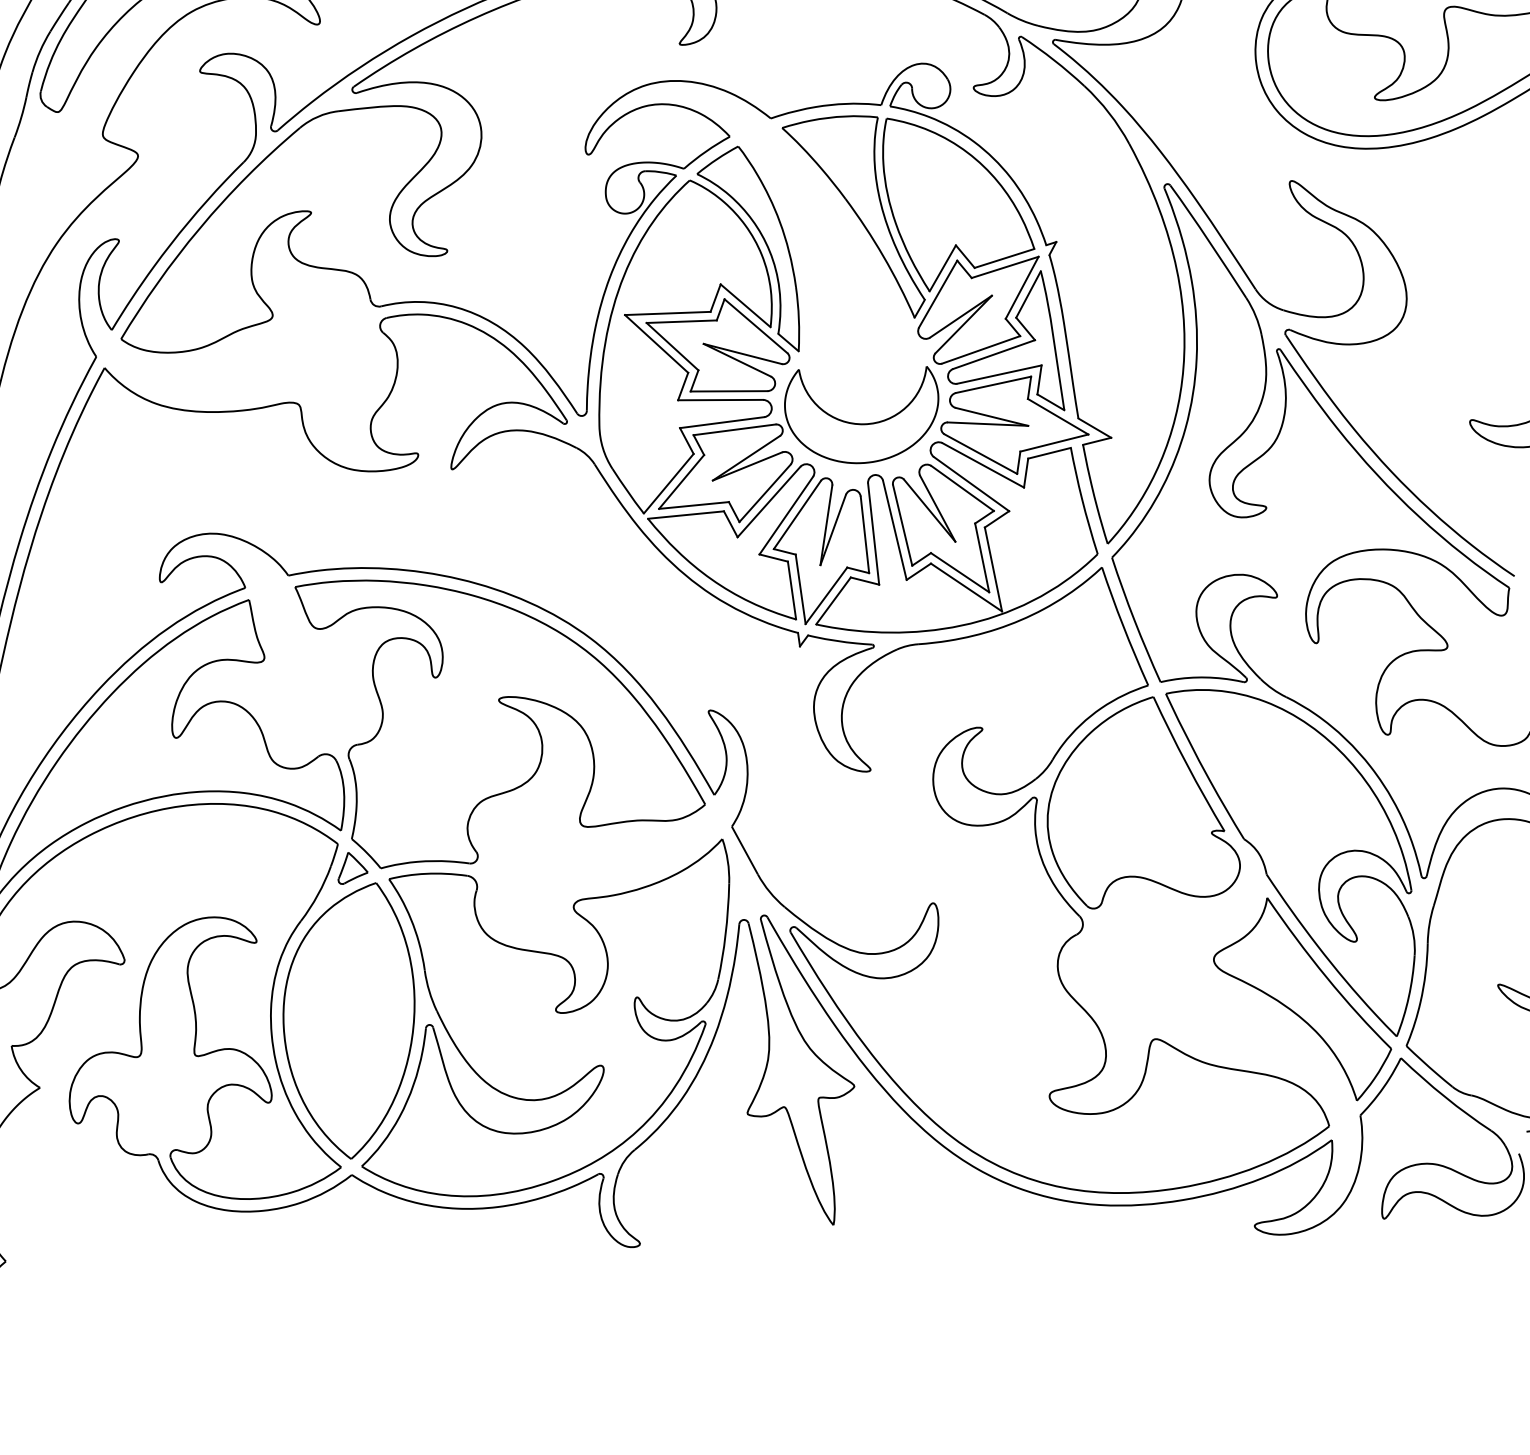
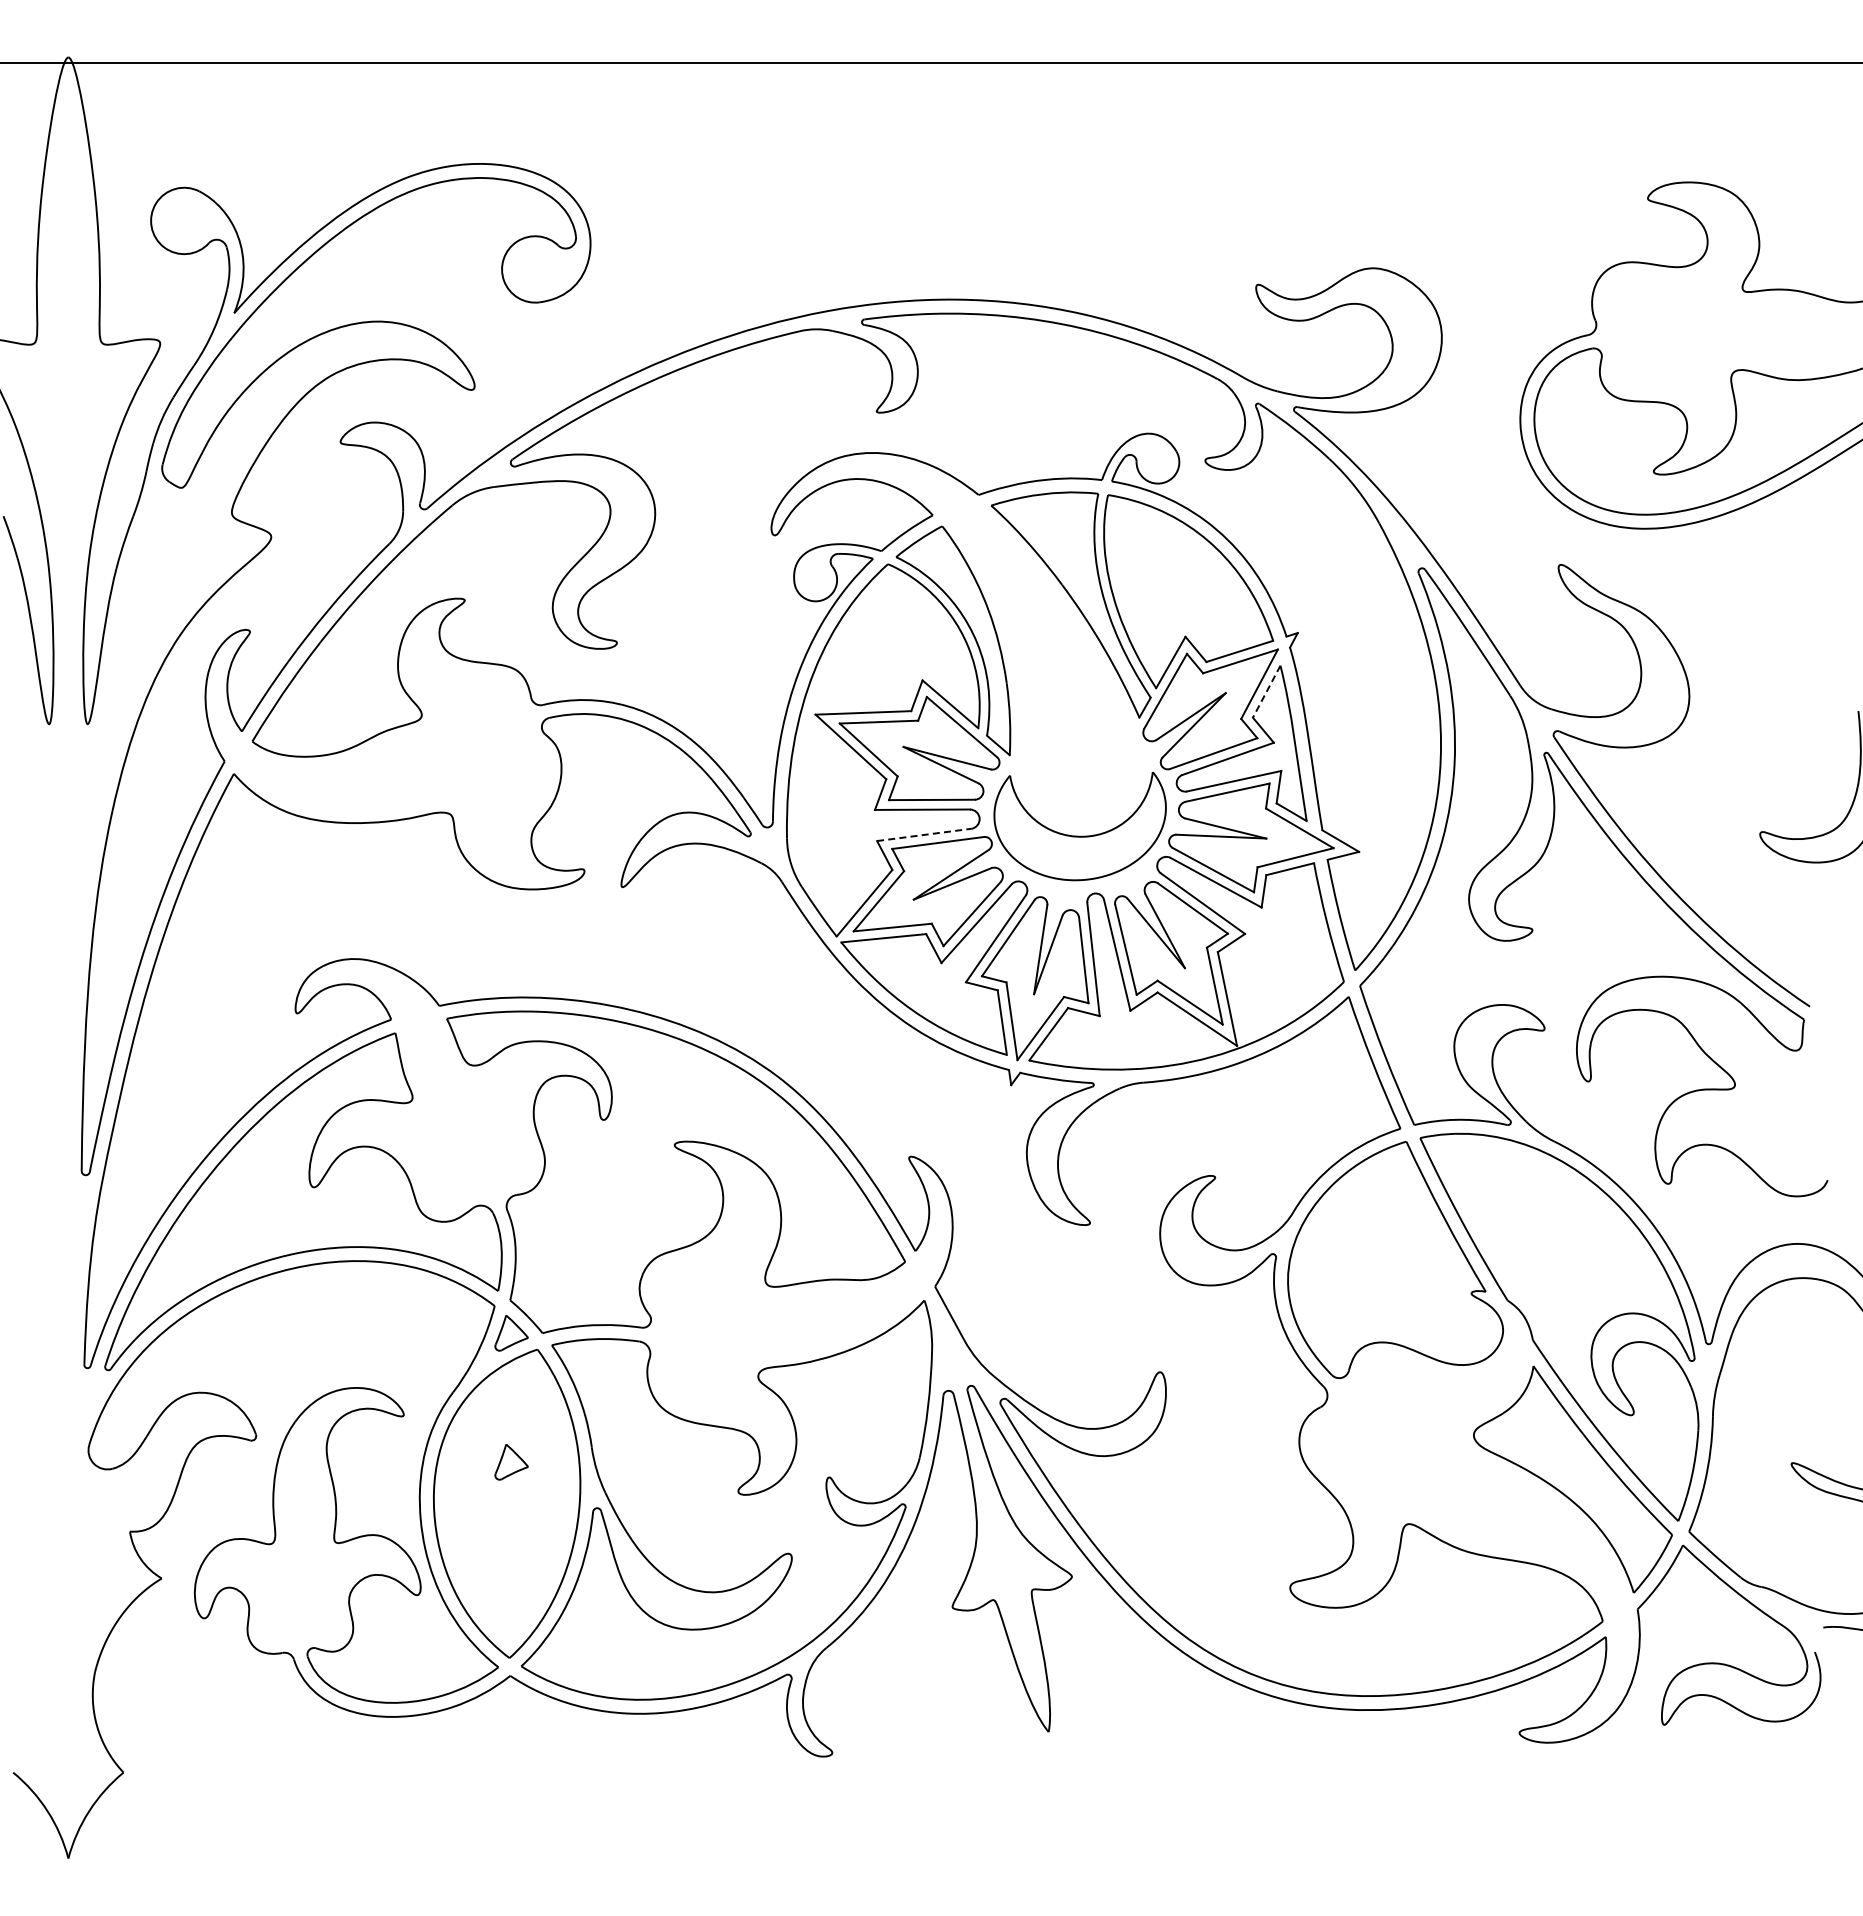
line: (1028, 295) -> (1266, 692), solid -> dashed
line: (722, 422) -> (924, 834), solid -> dashed
part: (352, 984) -> (511, 1462), added

